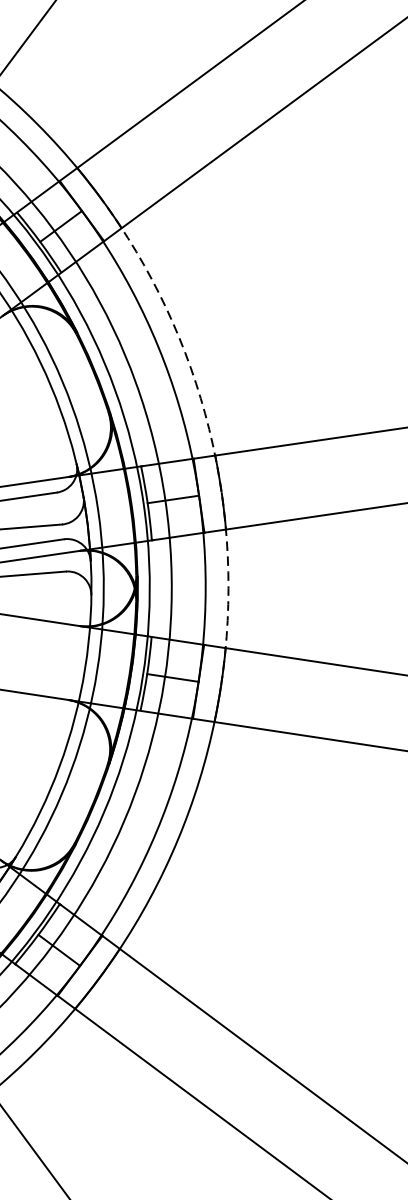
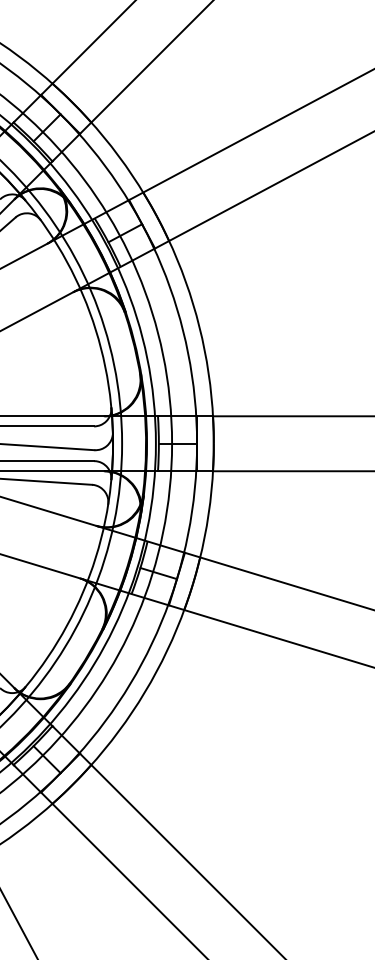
arc: (209, 429) -> (211, 396), dashed -> solid

